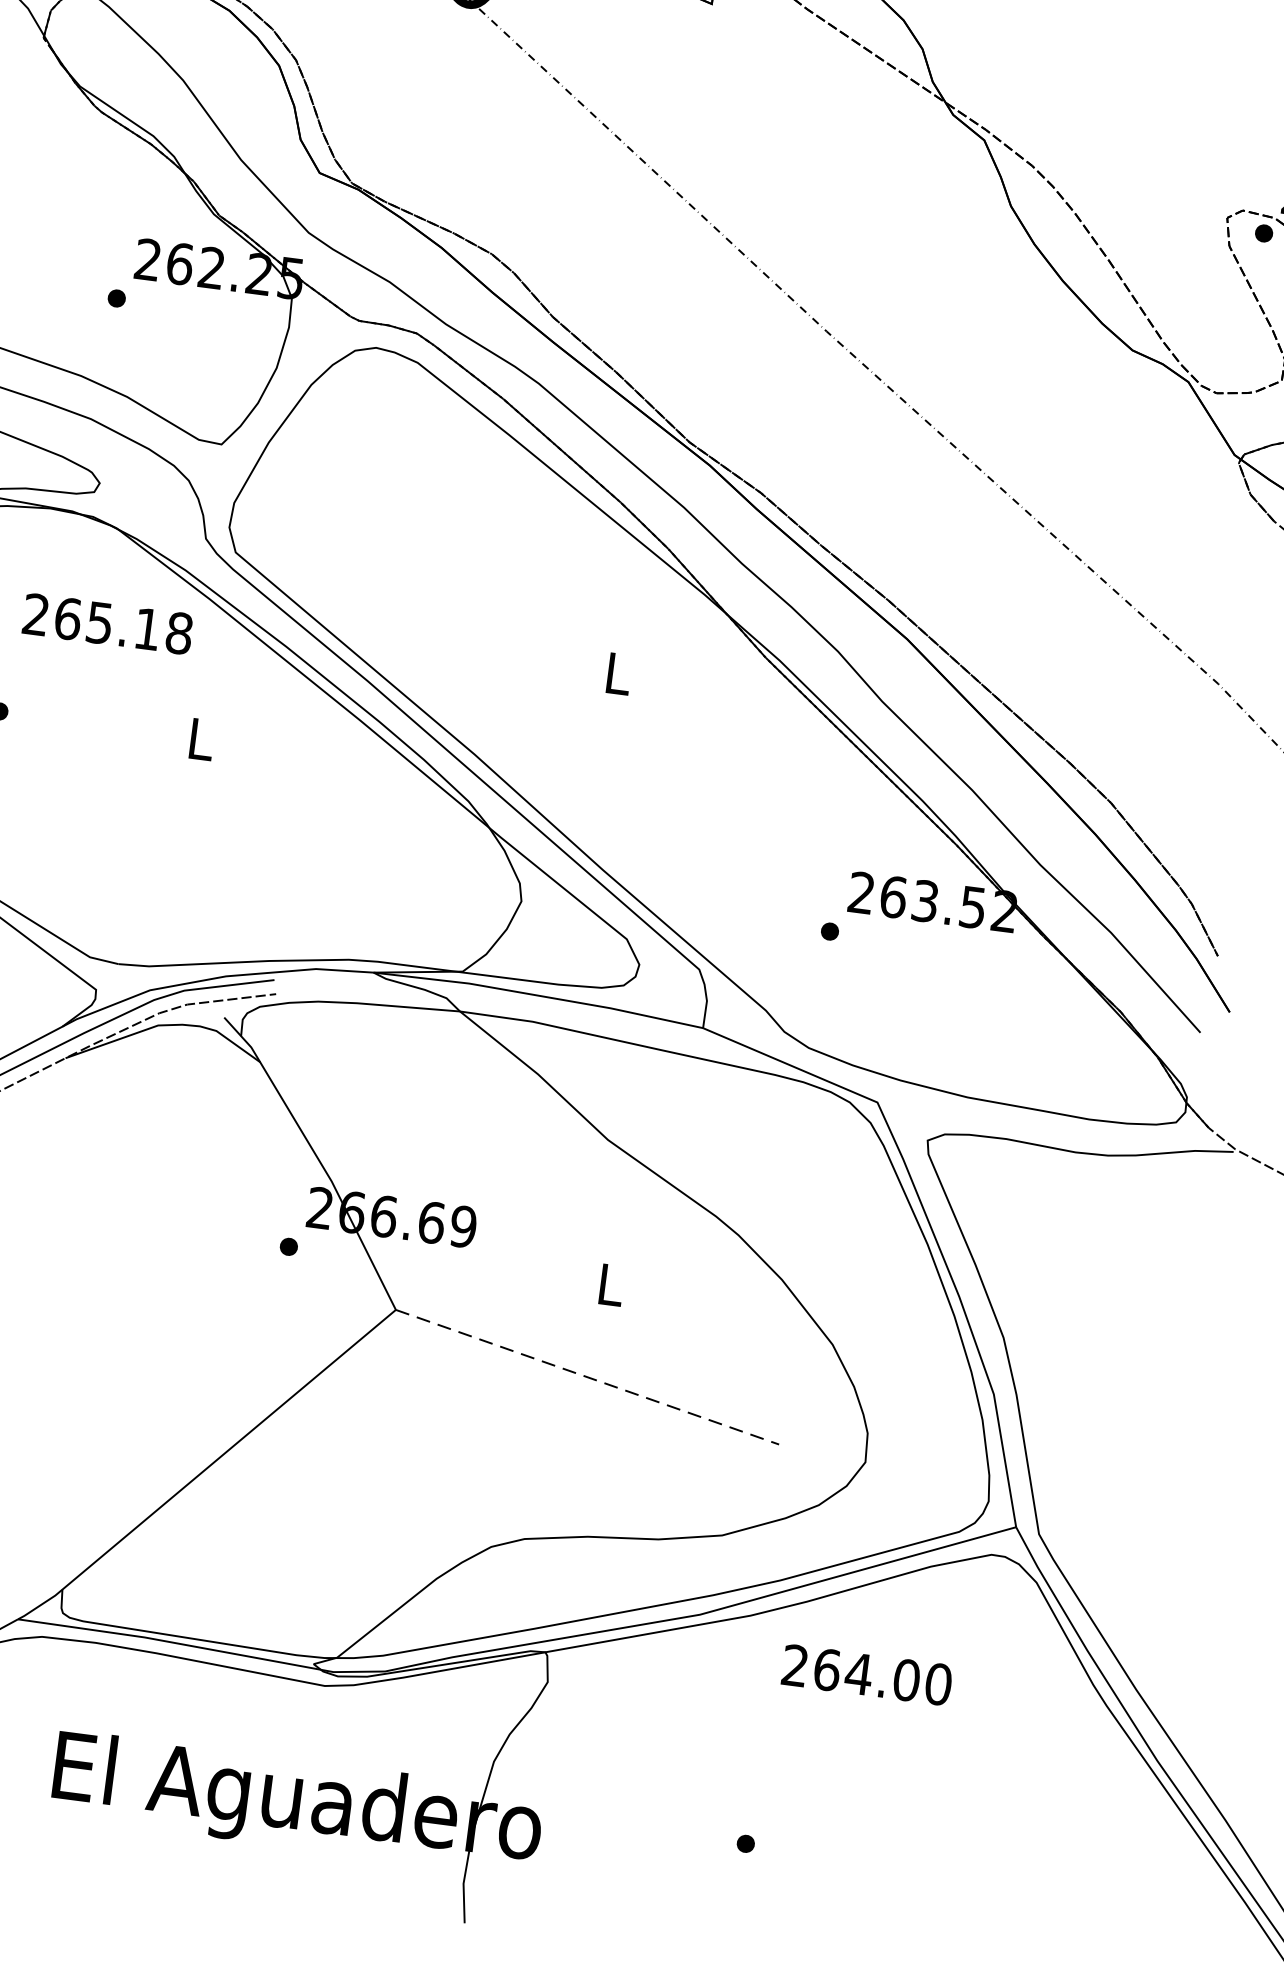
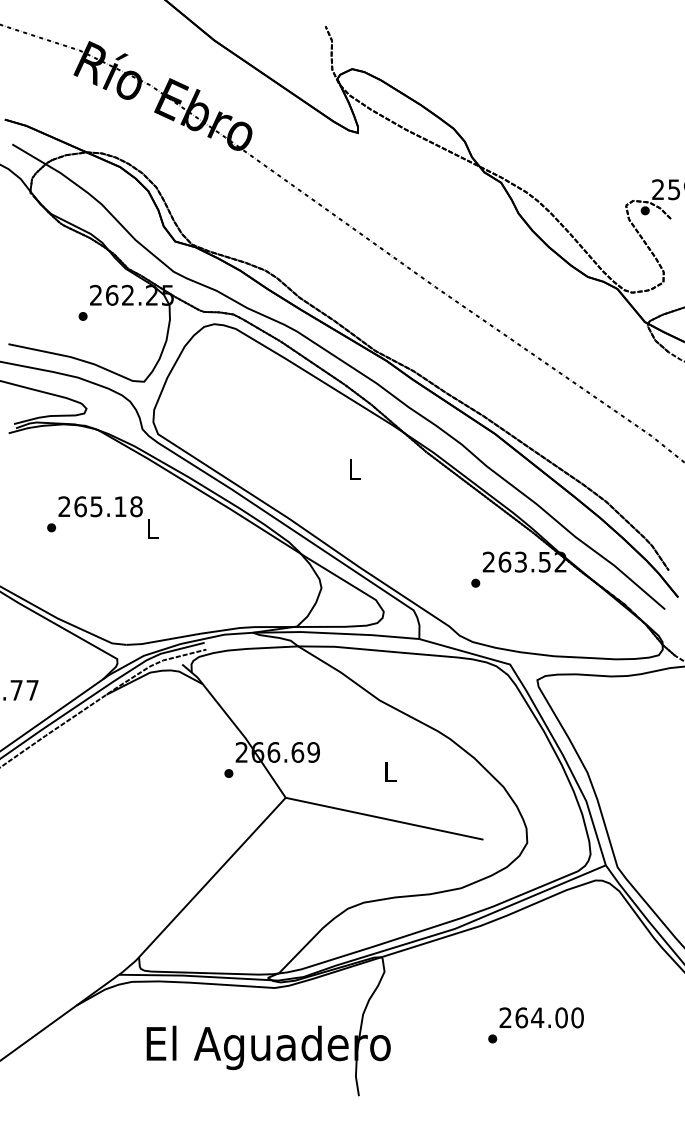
text: (107, 623) -> (100, 506), moved
line: (589, 1376) -> (385, 818), dashed -> solid
text: (866, 1674) -> (541, 1017), moved

